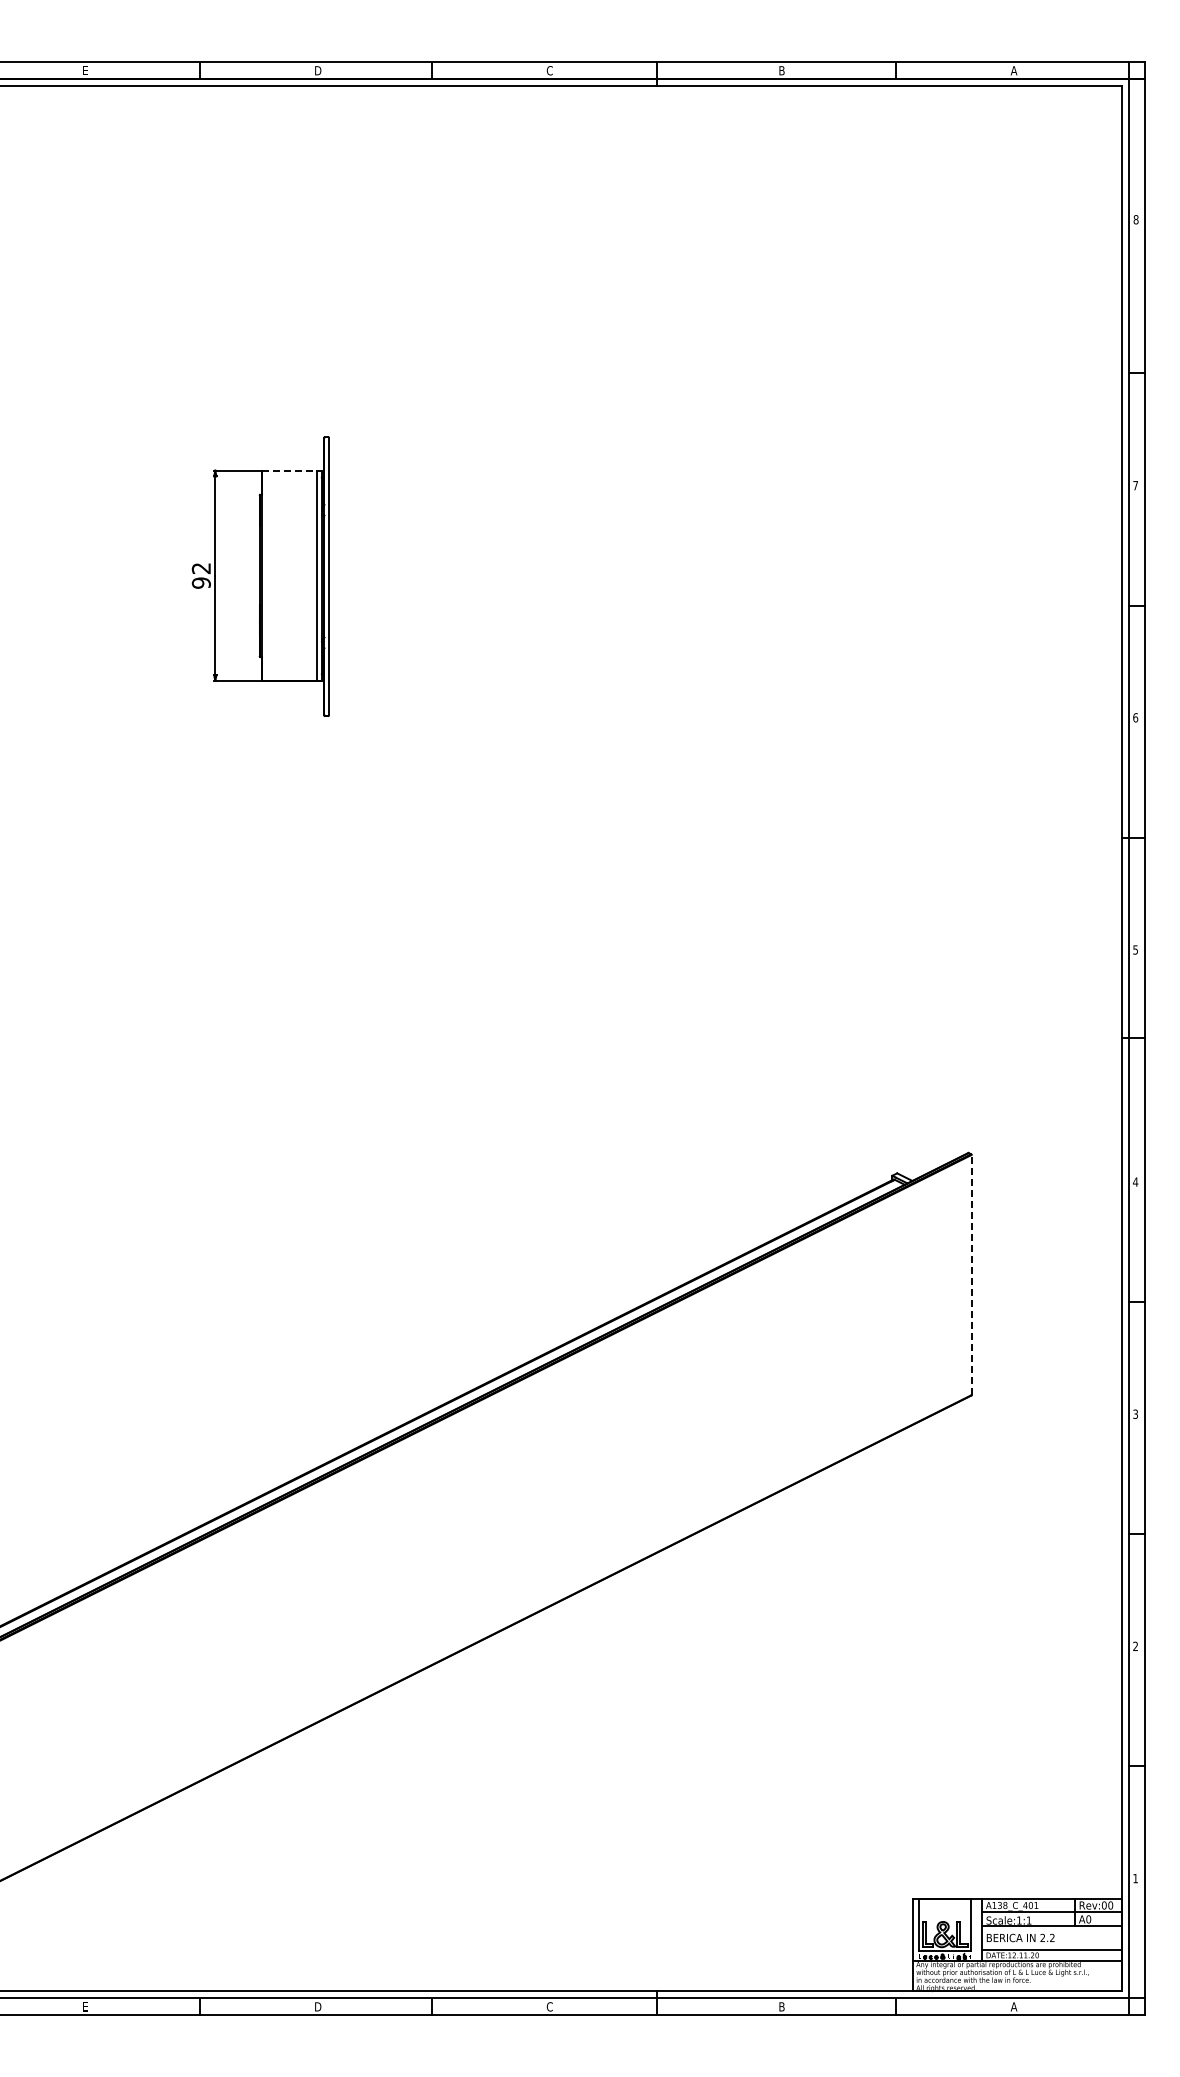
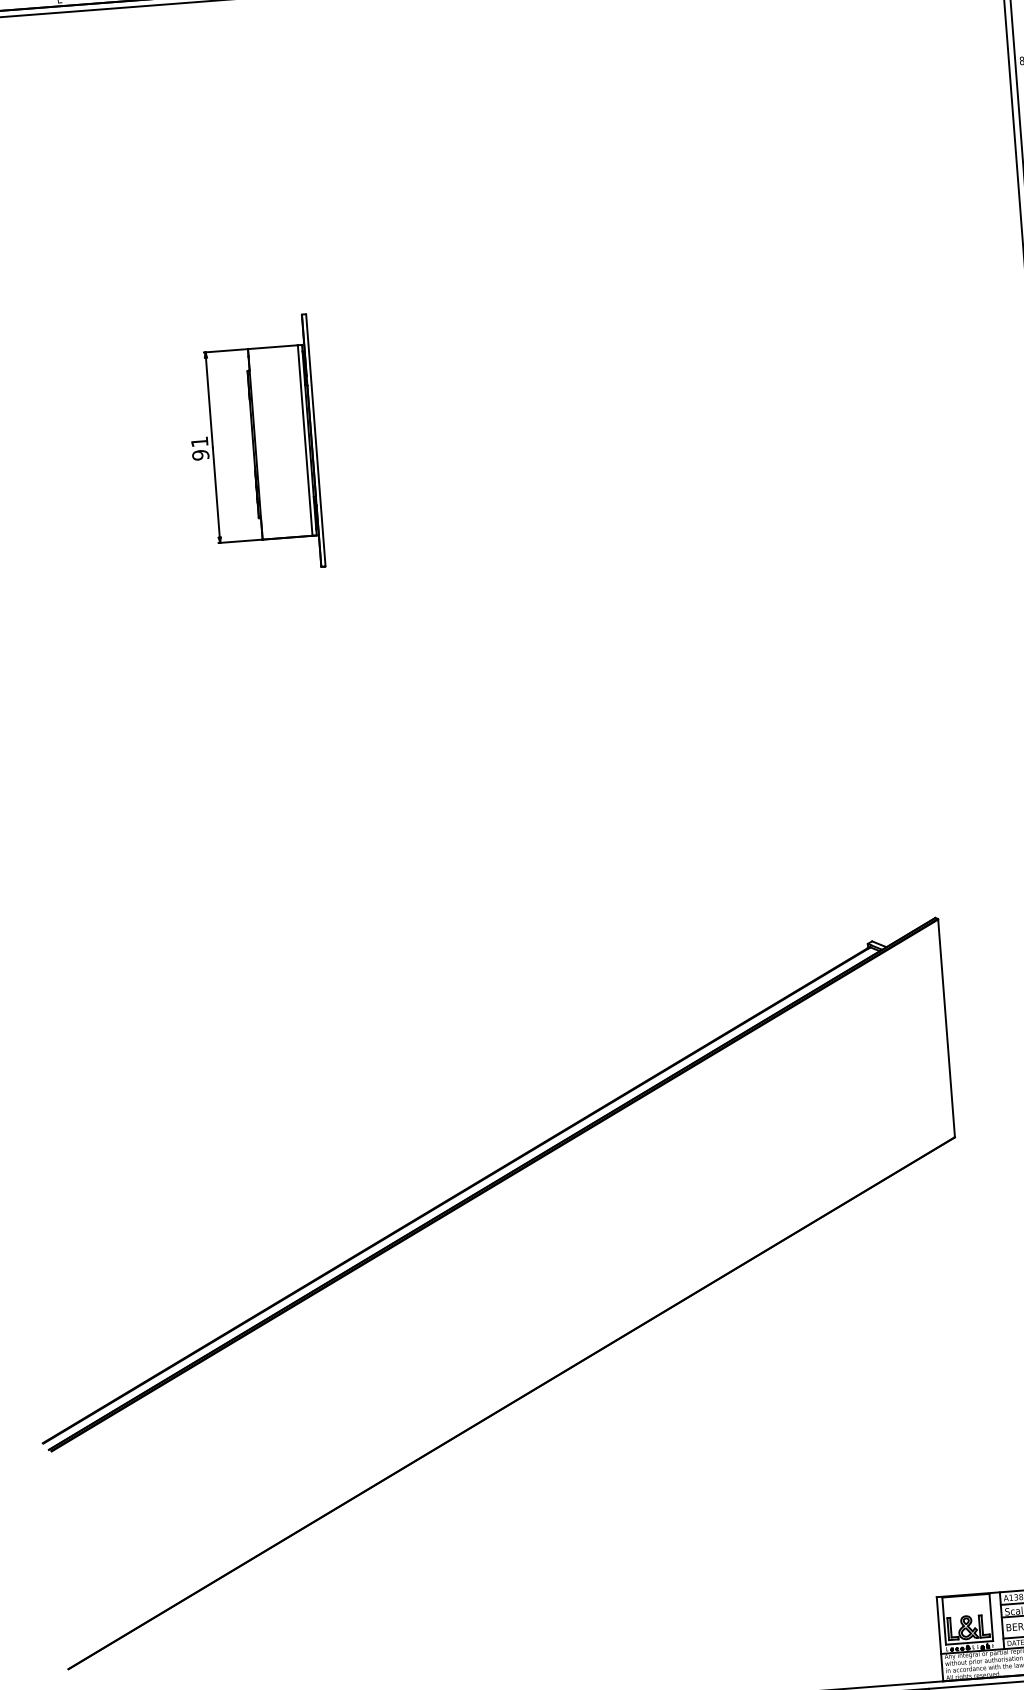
line: (289, 470) -> (272, 347), dashed -> solid
text: (200, 568) -> (198, 442), 92 -> 91
line: (971, 1274) -> (946, 1027), dashed -> solid

